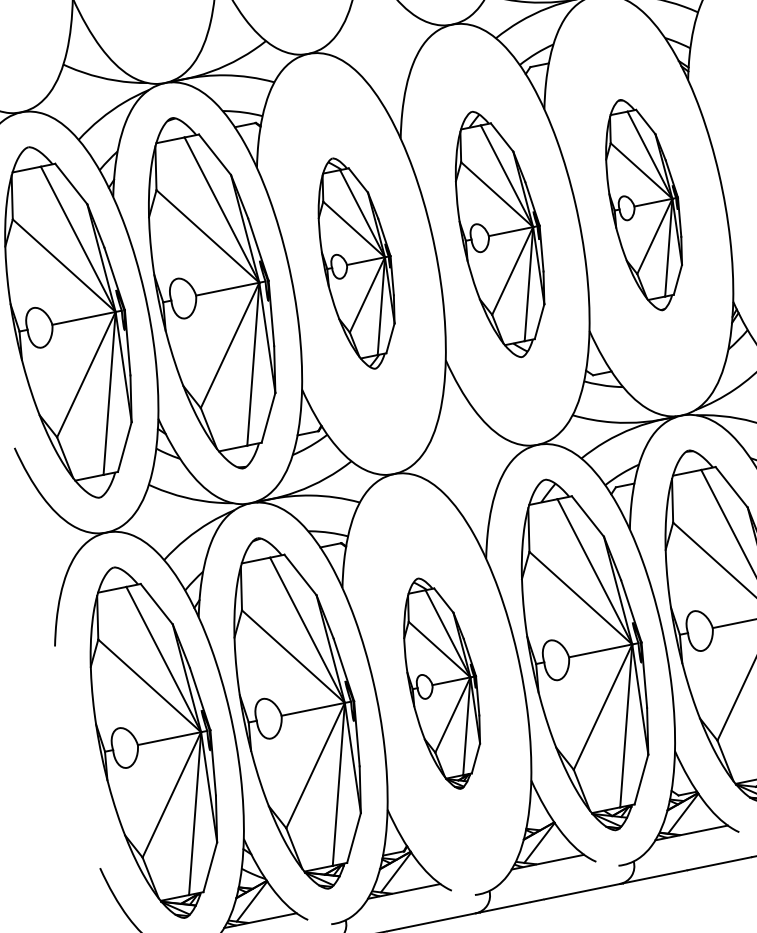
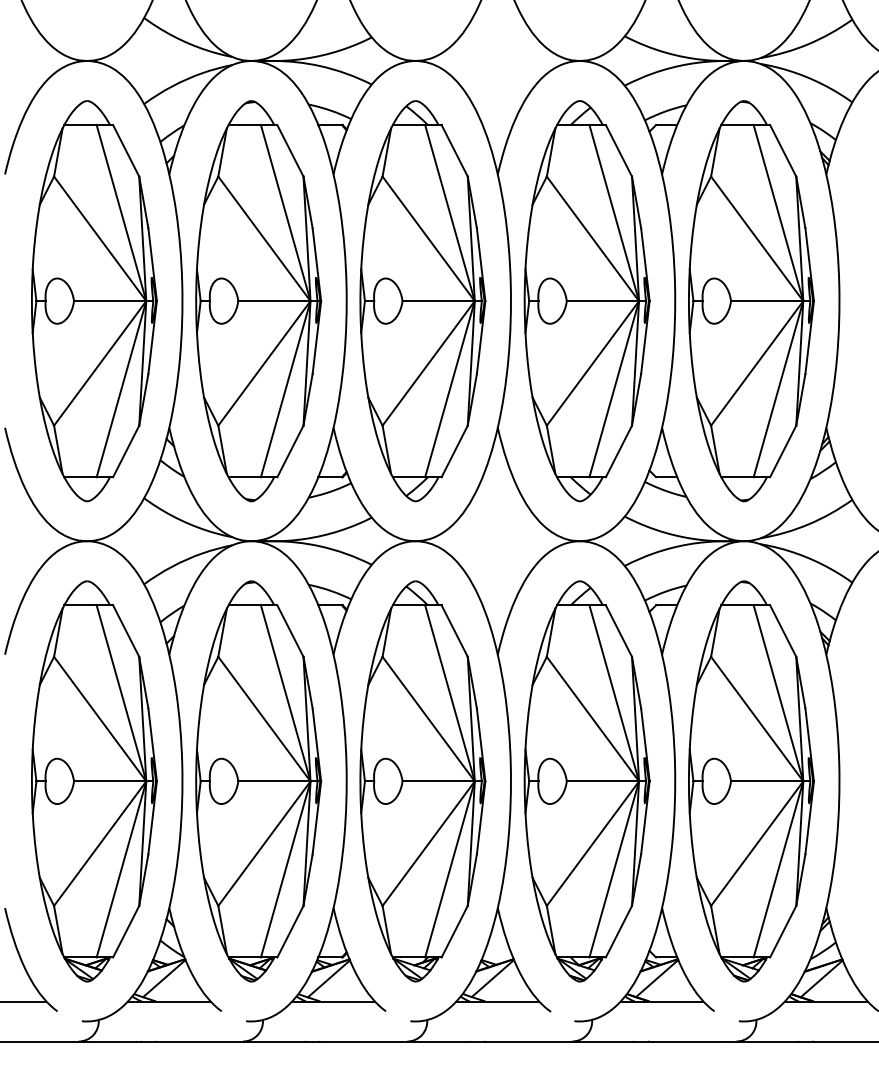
part: (645, 204) -> (751, 301), size x1.67
part: (500, 233) -> (586, 301), size x1.43
part: (357, 263) -> (422, 301), size x1.67
part: (442, 683) -> (422, 781), size x1.67

